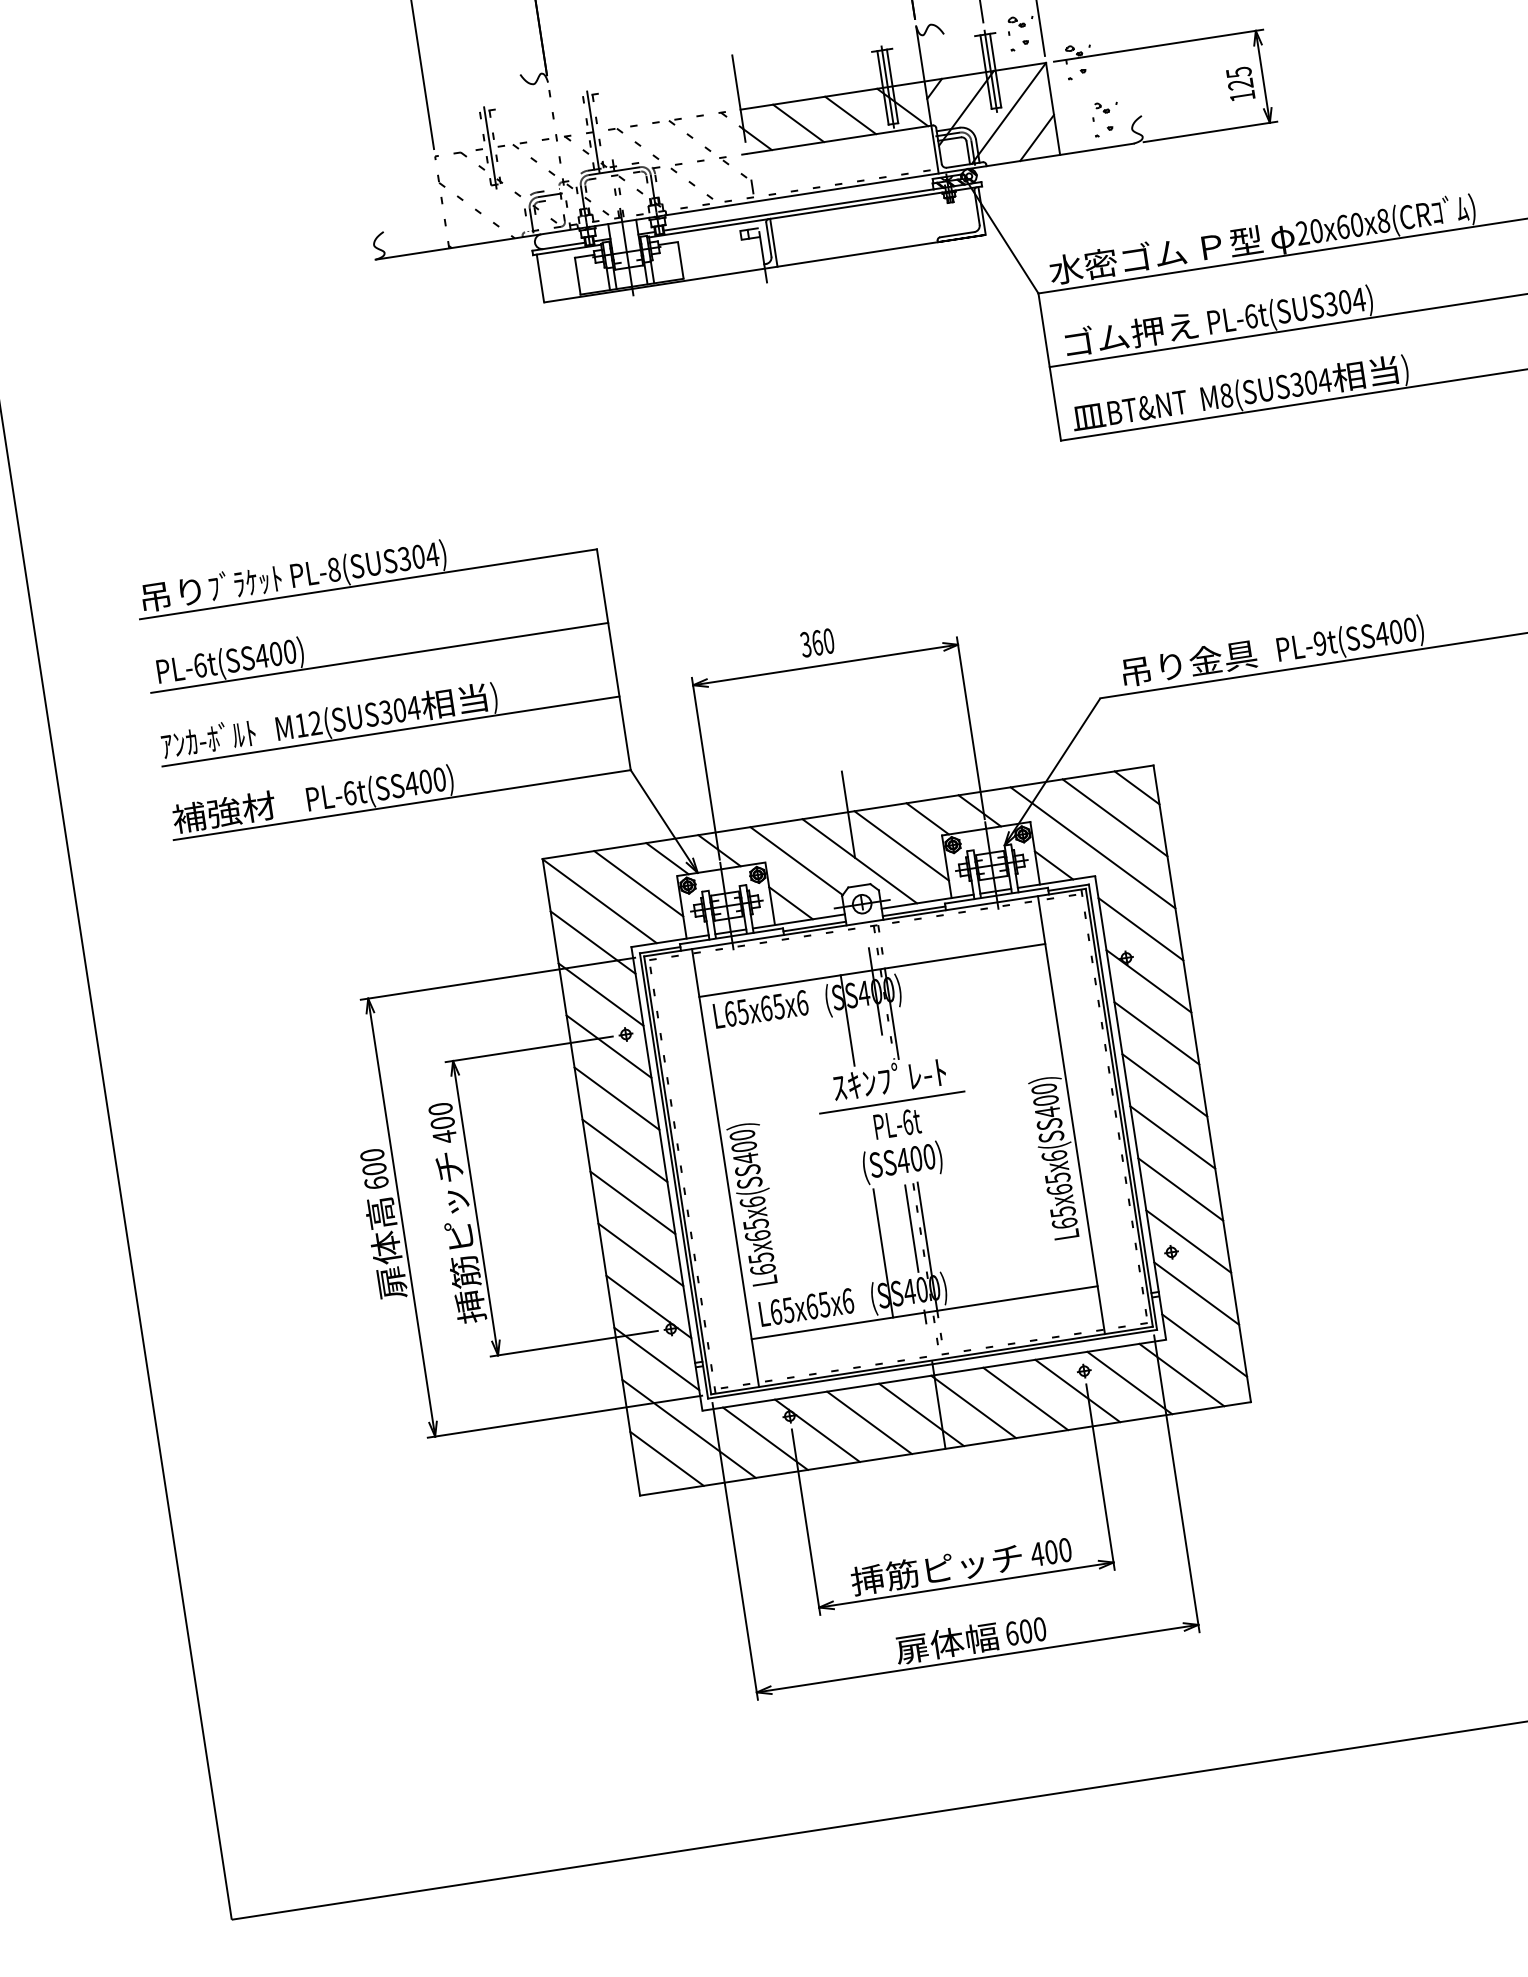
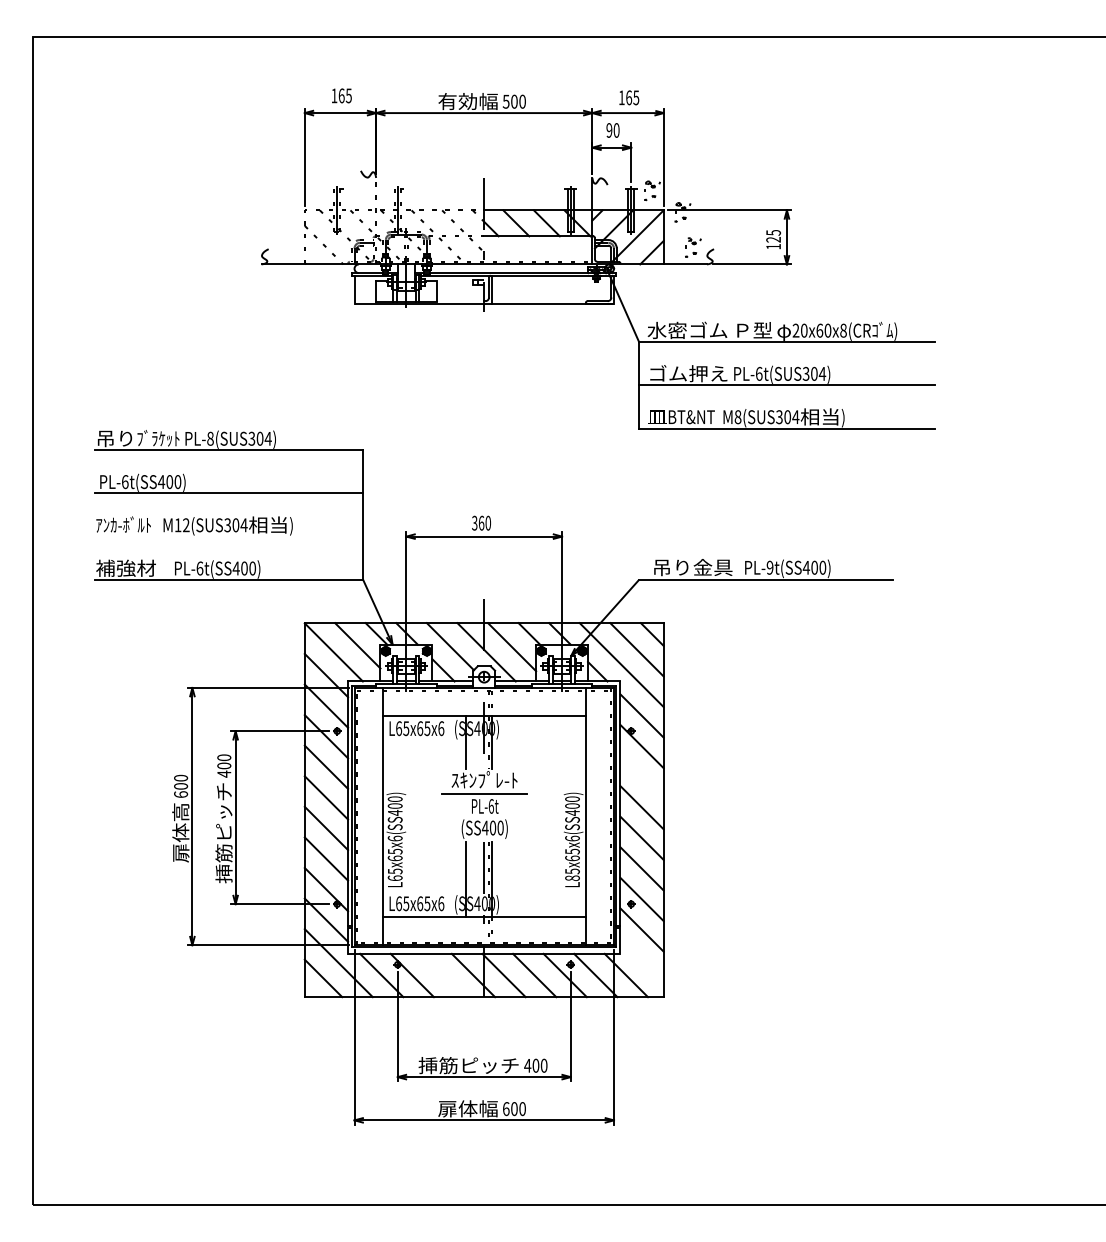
line: (390, 731) -> (228, 536), removed
line: (1155, 1032) -> (641, 776), removed
text: (1064, 1223) -> (572, 878), L65x65x6(SS400) -> L85x65x6(SS400)
line: (1203, 1345) -> (641, 960), removed
line: (868, 1422) -> (442, 975), removed

